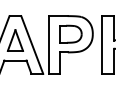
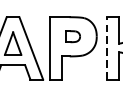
part: (70, 33) -> (72, 35), size x0.6
line: (102, 45) -> (107, 48), solid -> dashed

